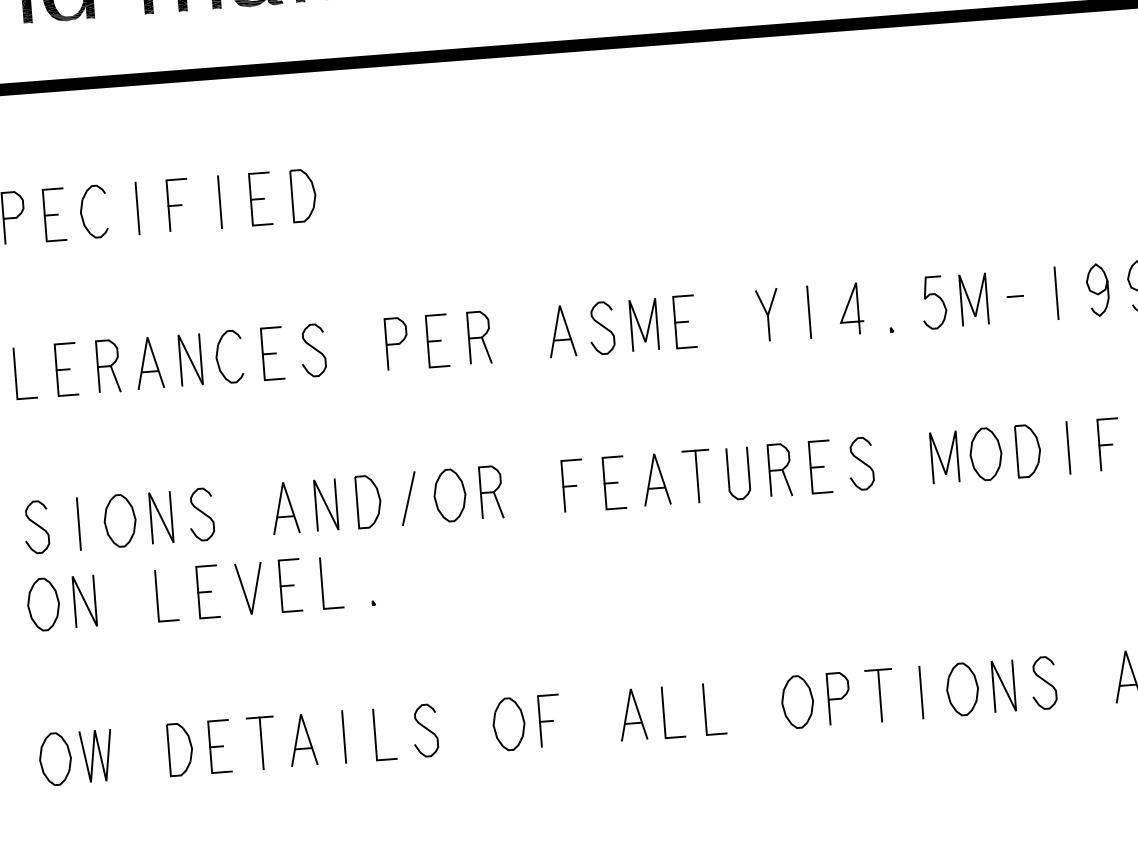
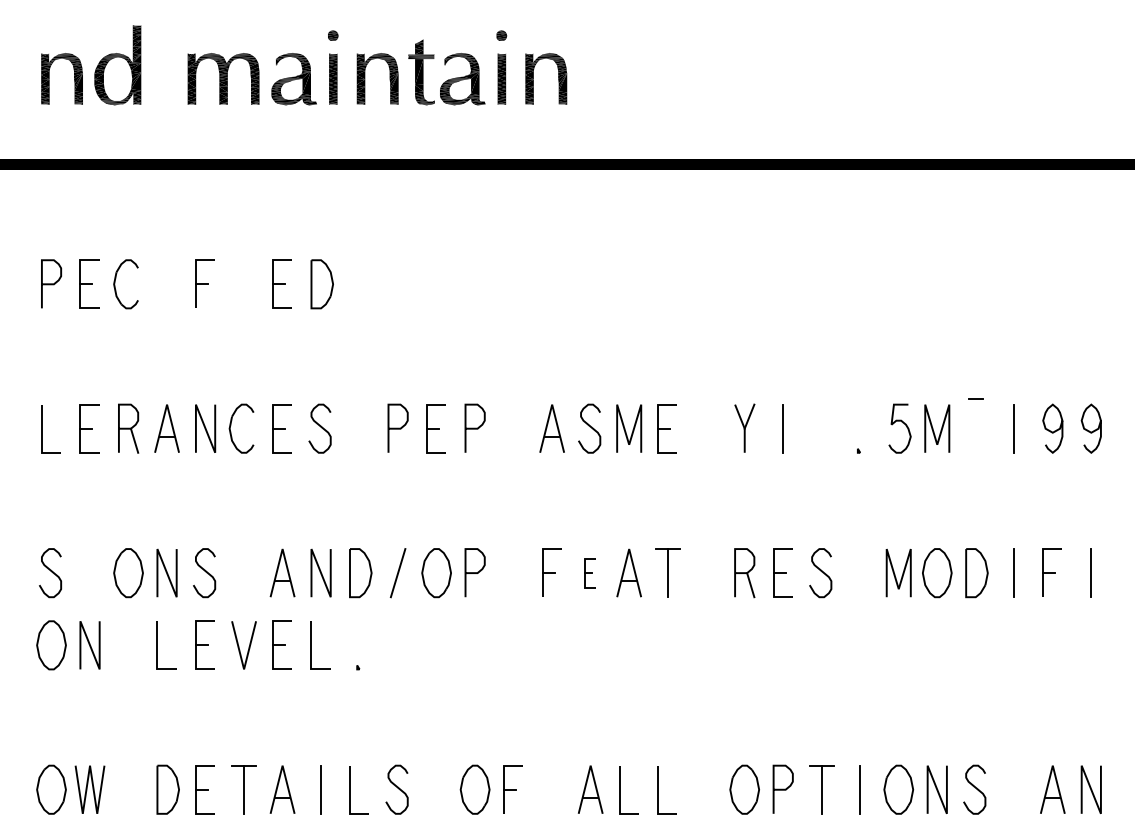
line: (220, 202) -> (244, 284), removed
line: (138, 208) -> (167, 284), removed
line: (1014, 296) -> (975, 398), moved
line: (847, 308) -> (819, 427), removed
line: (486, 349) -> (480, 440), removed
curve: (729, 474) -> (697, 573), removed
part: (613, 482) -> (589, 572), size x0.6
line: (497, 505) -> (480, 585), removed
line: (79, 524) -> (90, 573), removed

